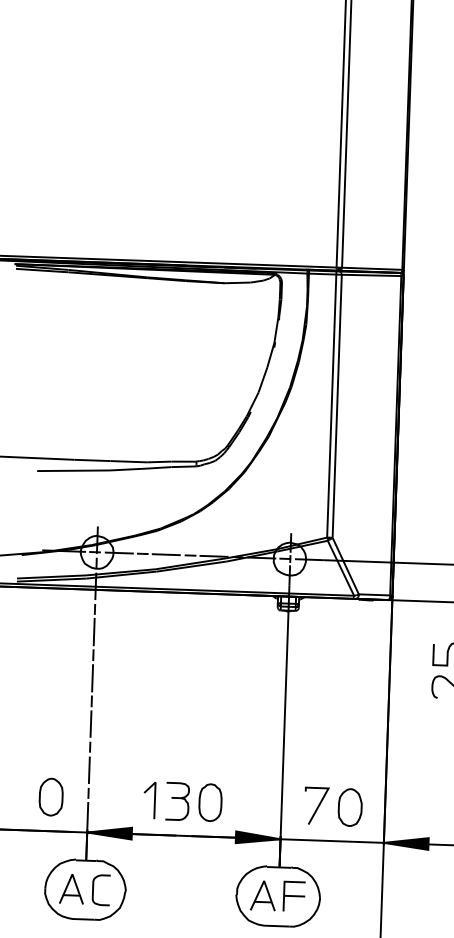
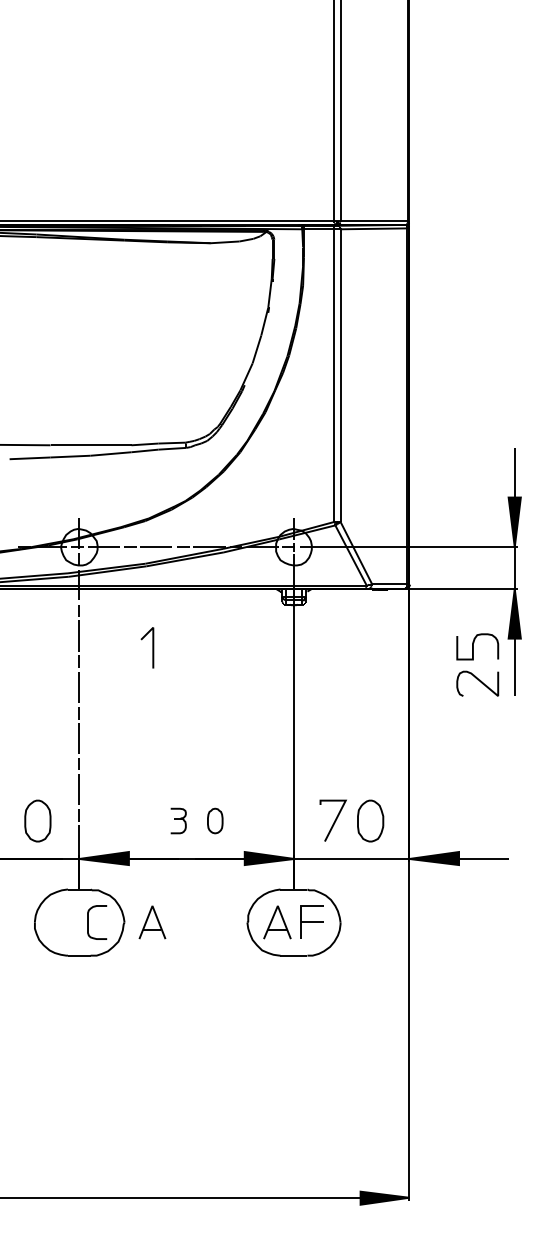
line: (154, 800) -> (152, 647), moved
part: (177, 801) -> (178, 820), size x0.6
part: (210, 802) -> (215, 820), size x0.6
part: (71, 889) -> (152, 922), moved

